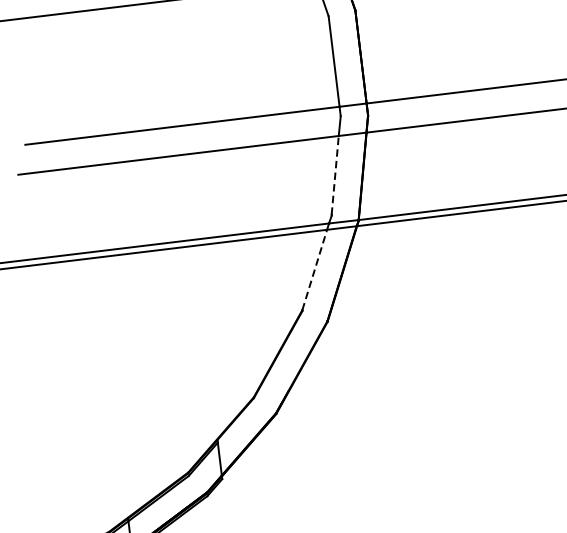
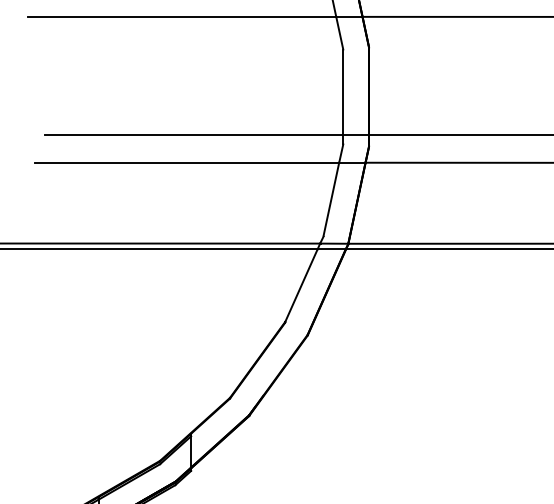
line: (335, 174) -> (331, 198), dashed -> solid
line: (314, 269) -> (301, 285), dashed -> solid

